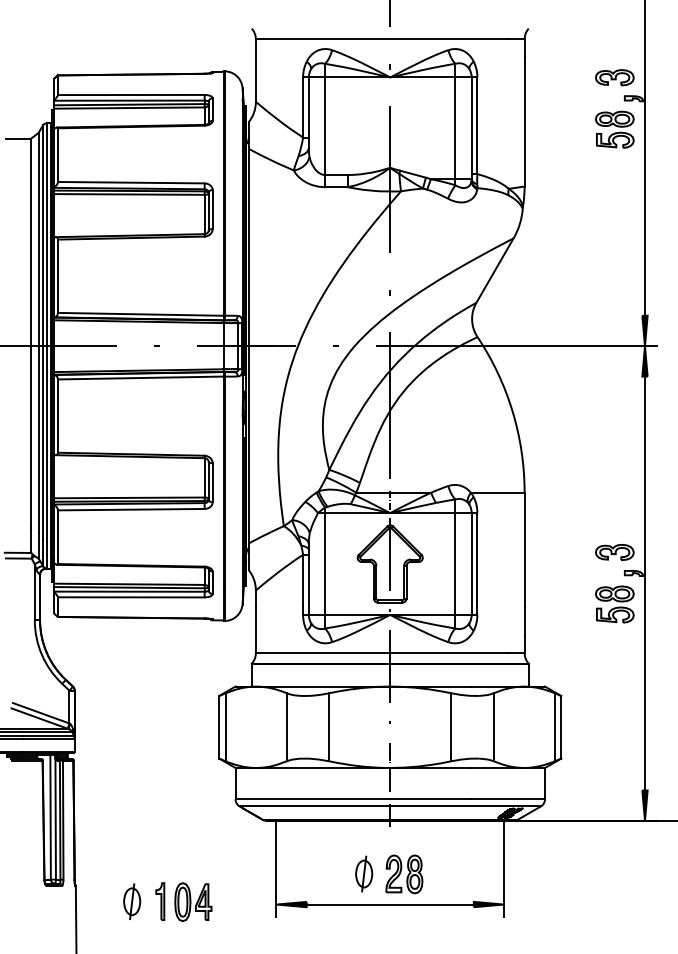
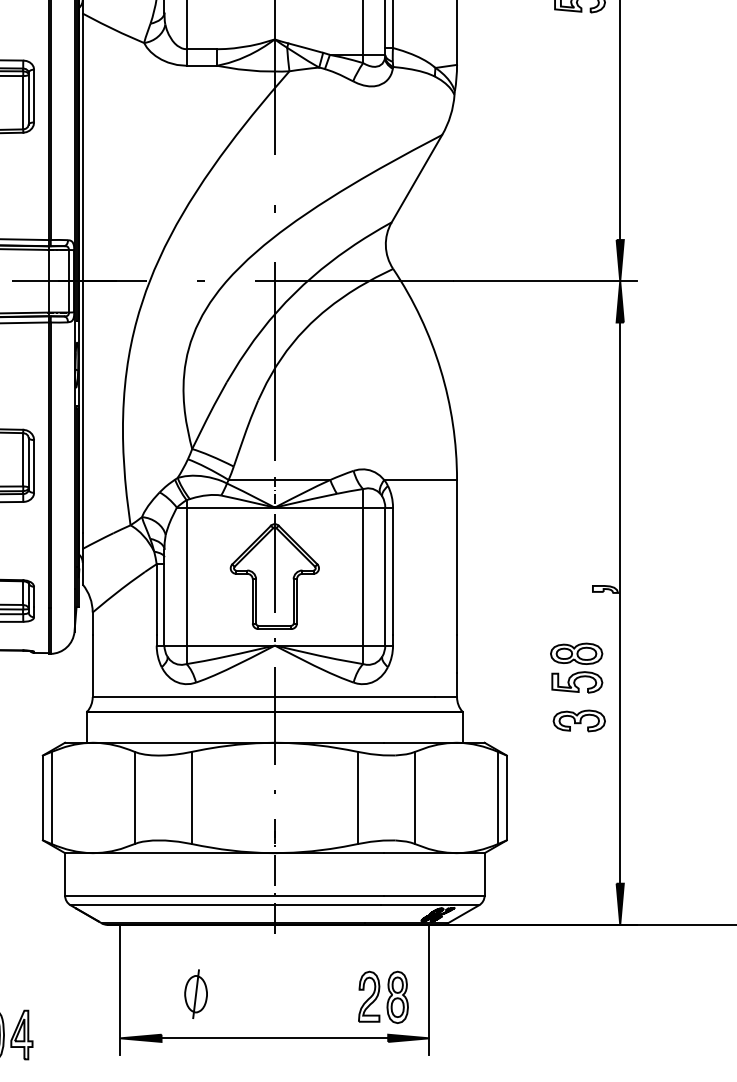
part: (614, 552) -> (578, 720), moved
part: (614, 604) -> (576, 668), moved
part: (364, 873) -> (196, 993), moved
part: (404, 874) -> (383, 997), moved

